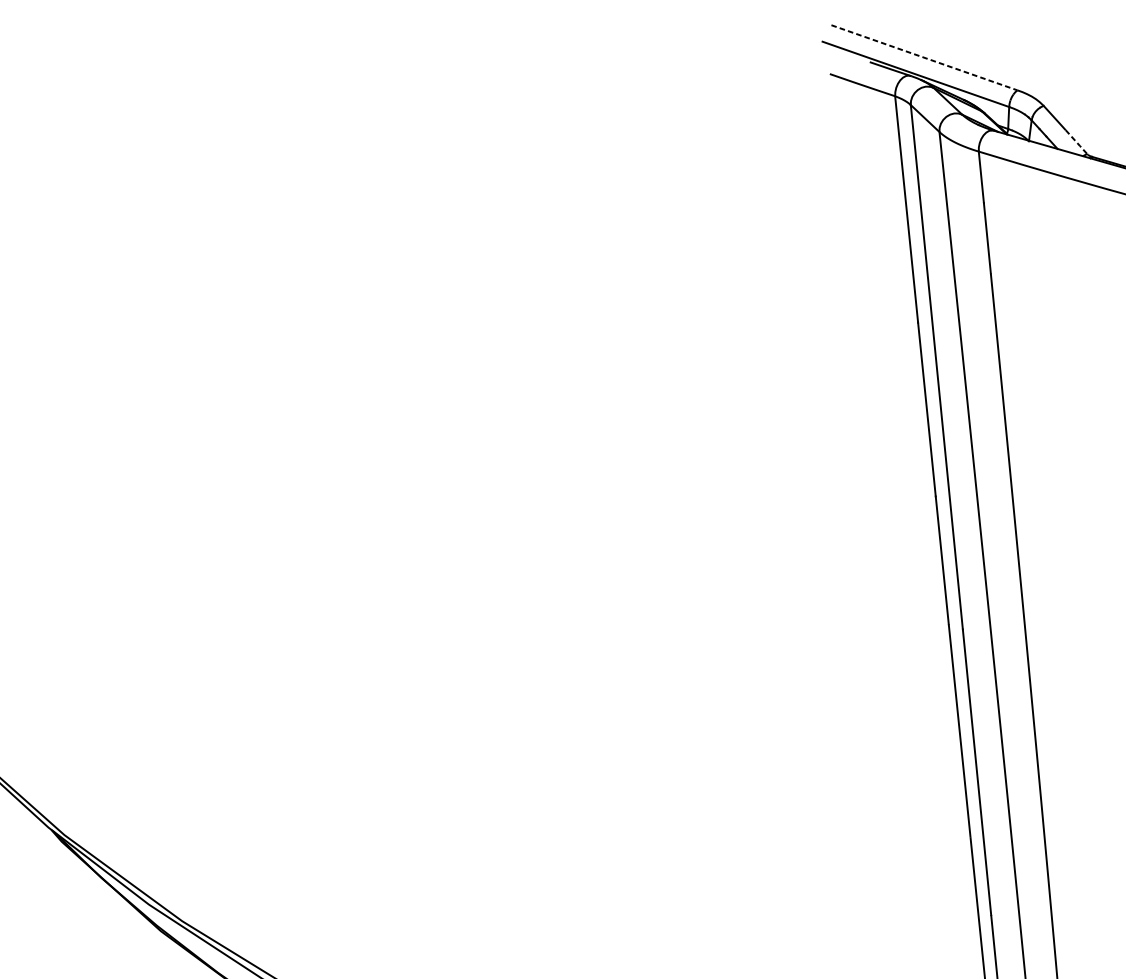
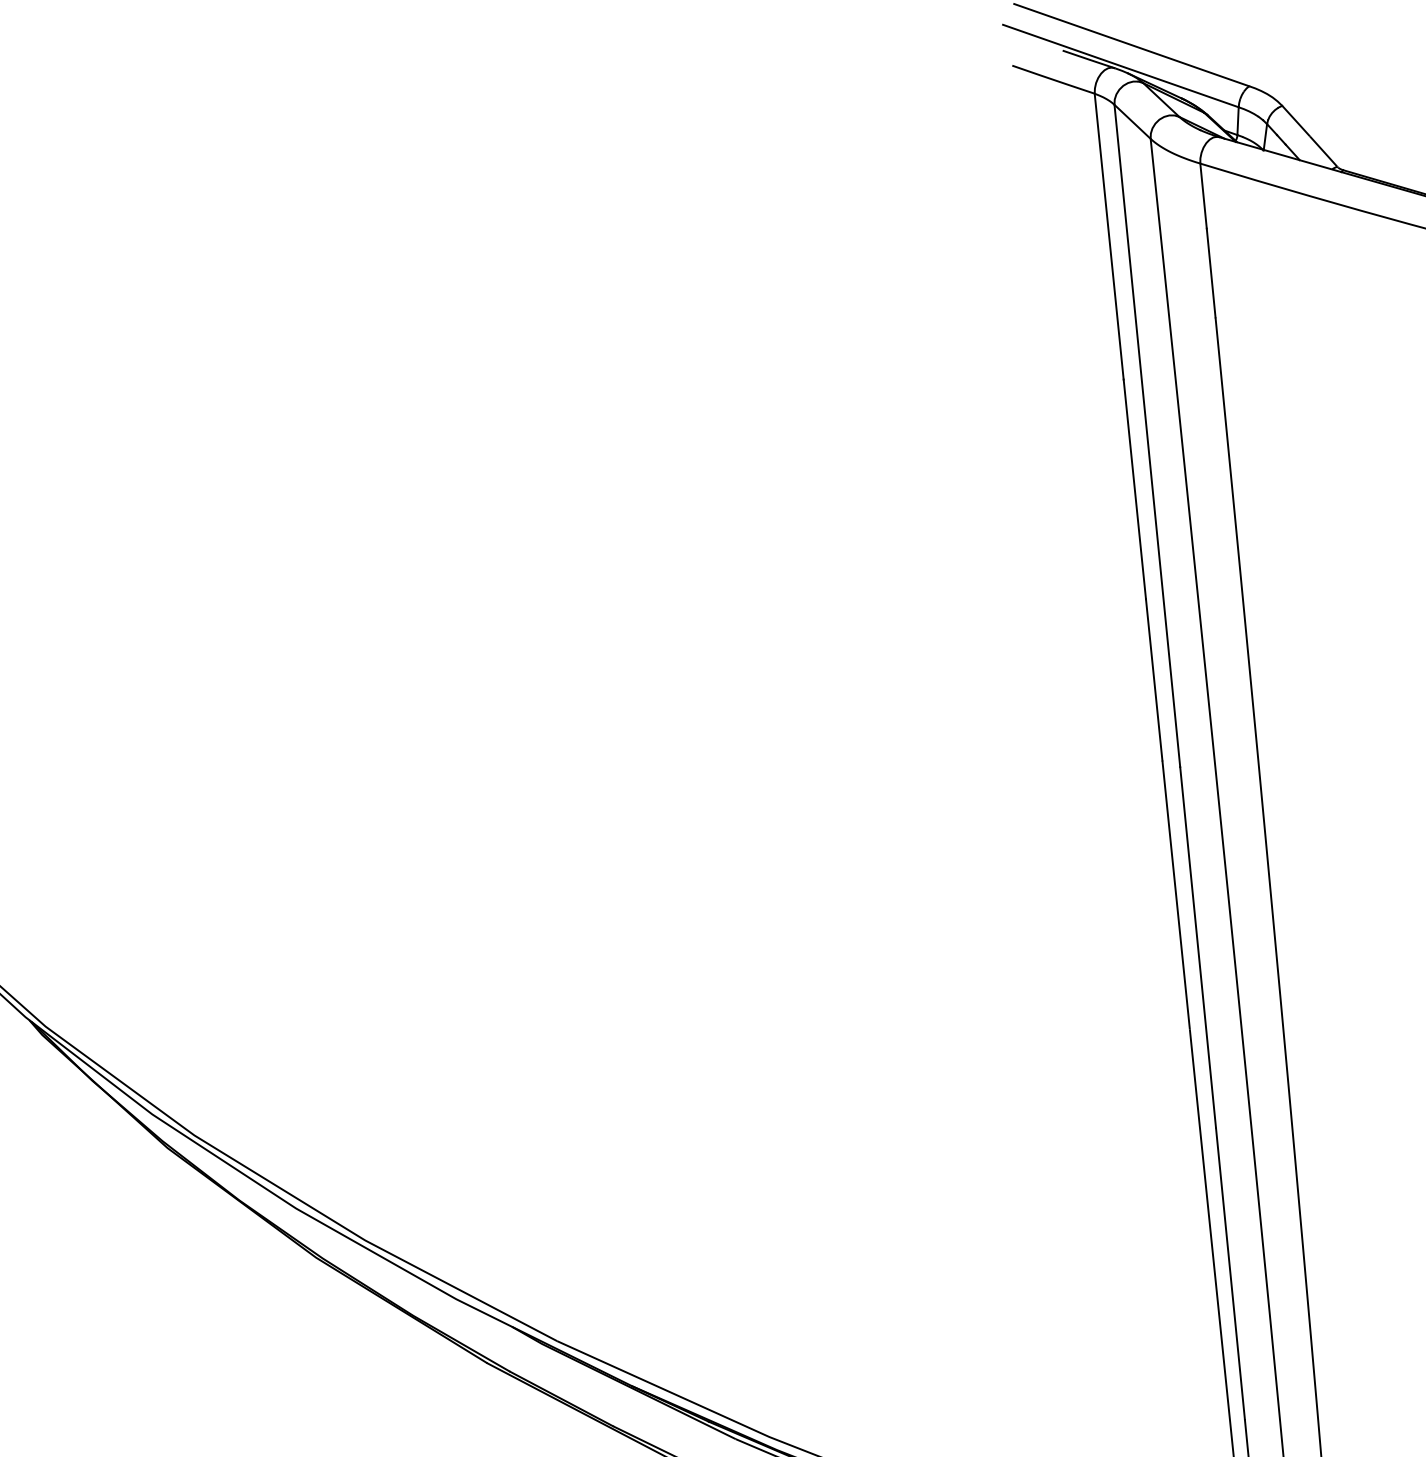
line: (925, 58) -> (1132, 45), dashed -> solid
line: (1077, 142) -> (1324, 152), dashed -> solid

